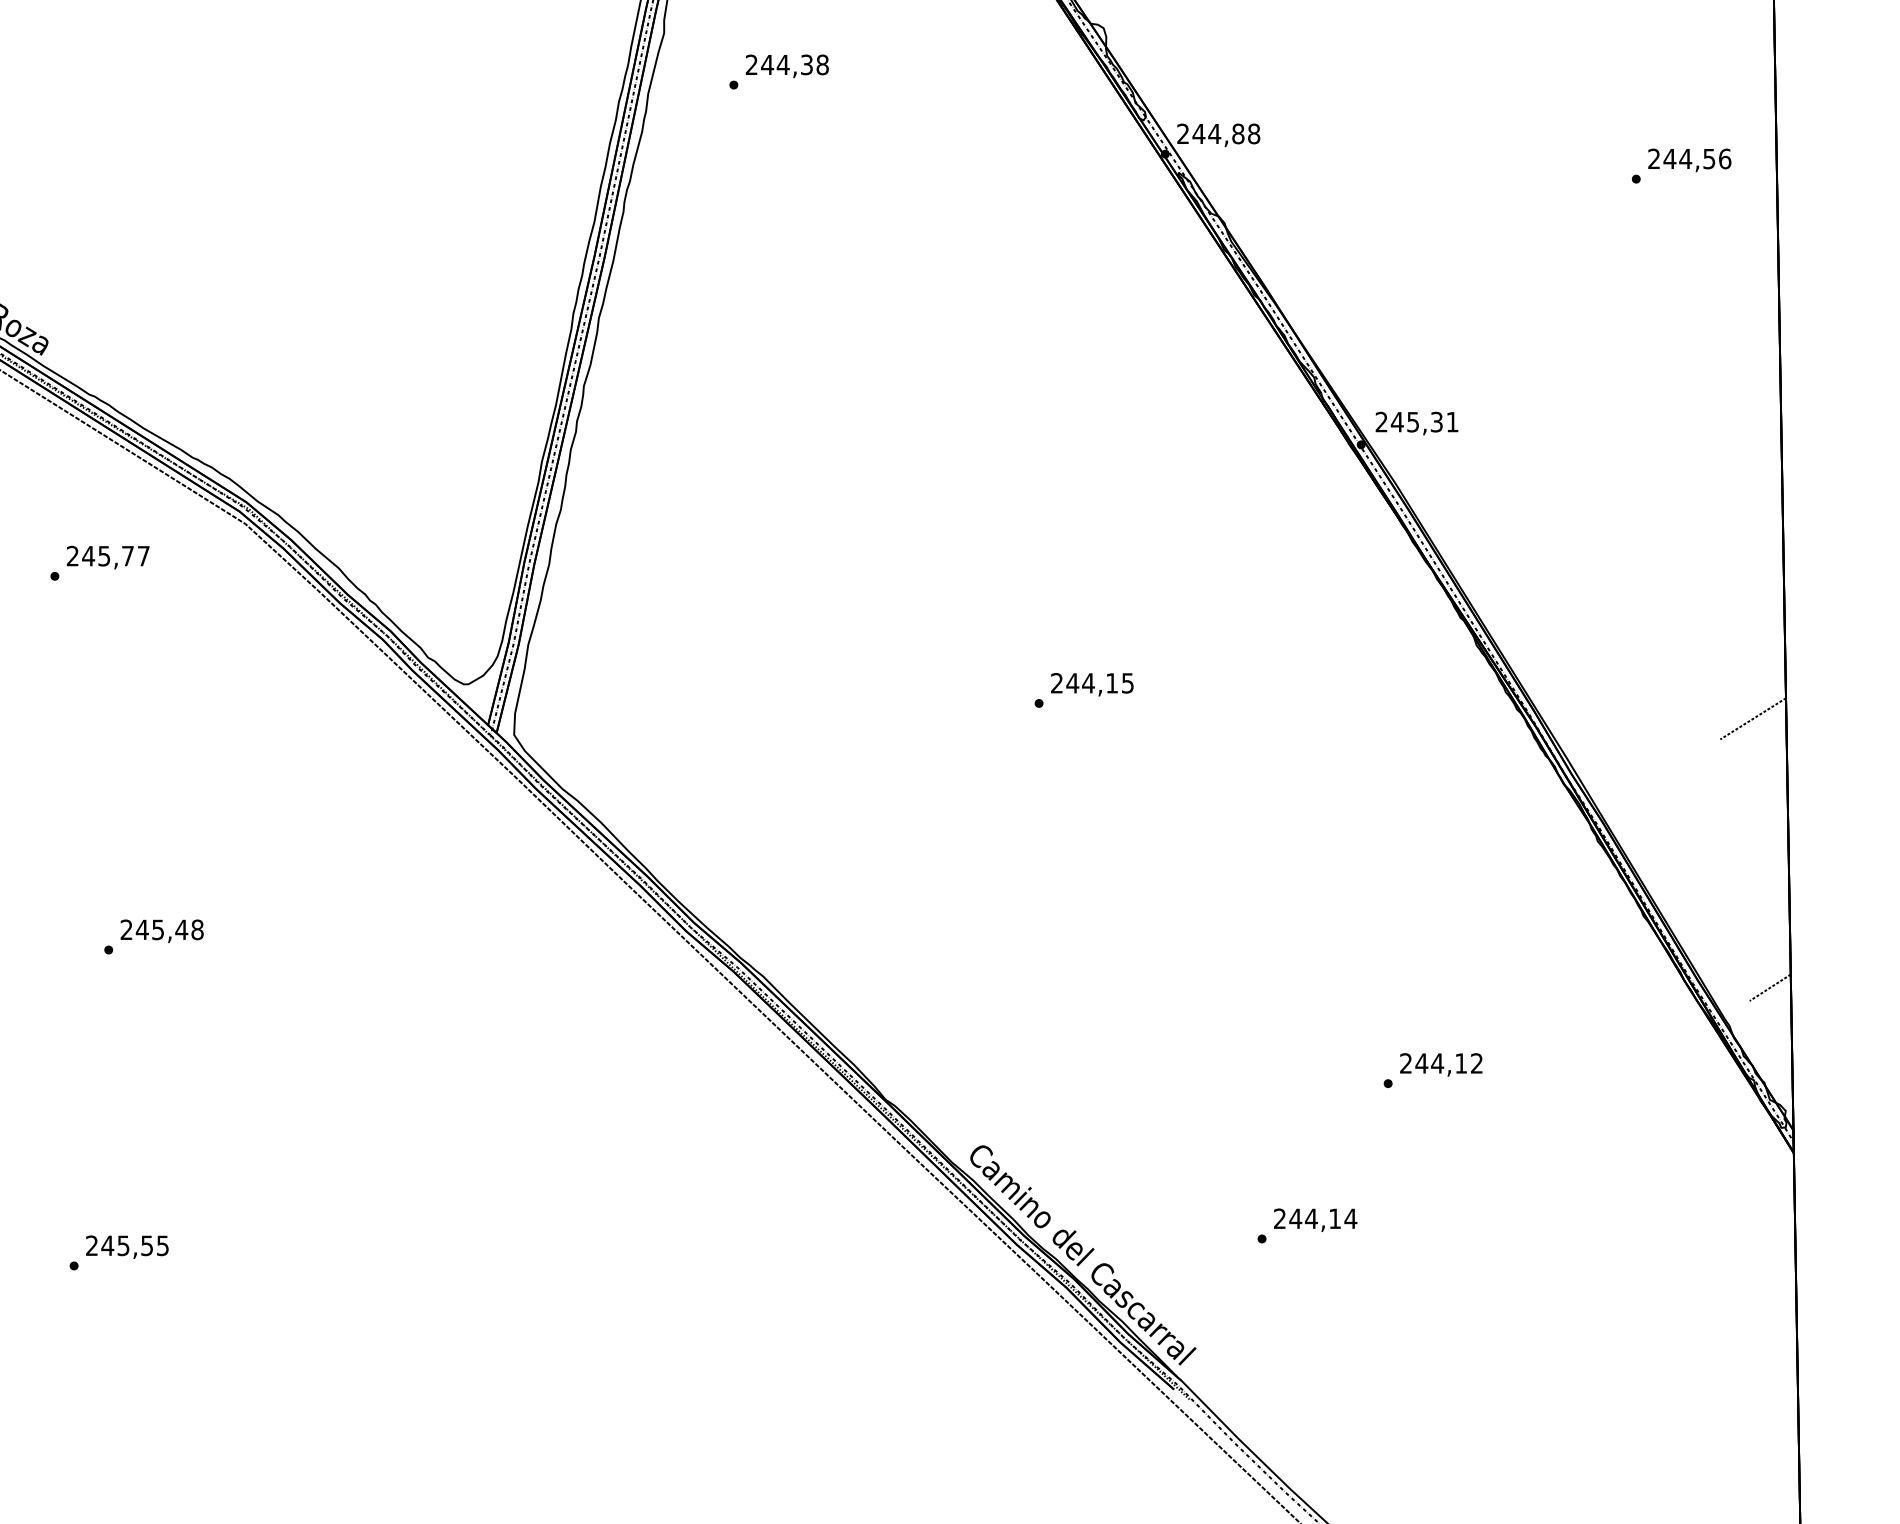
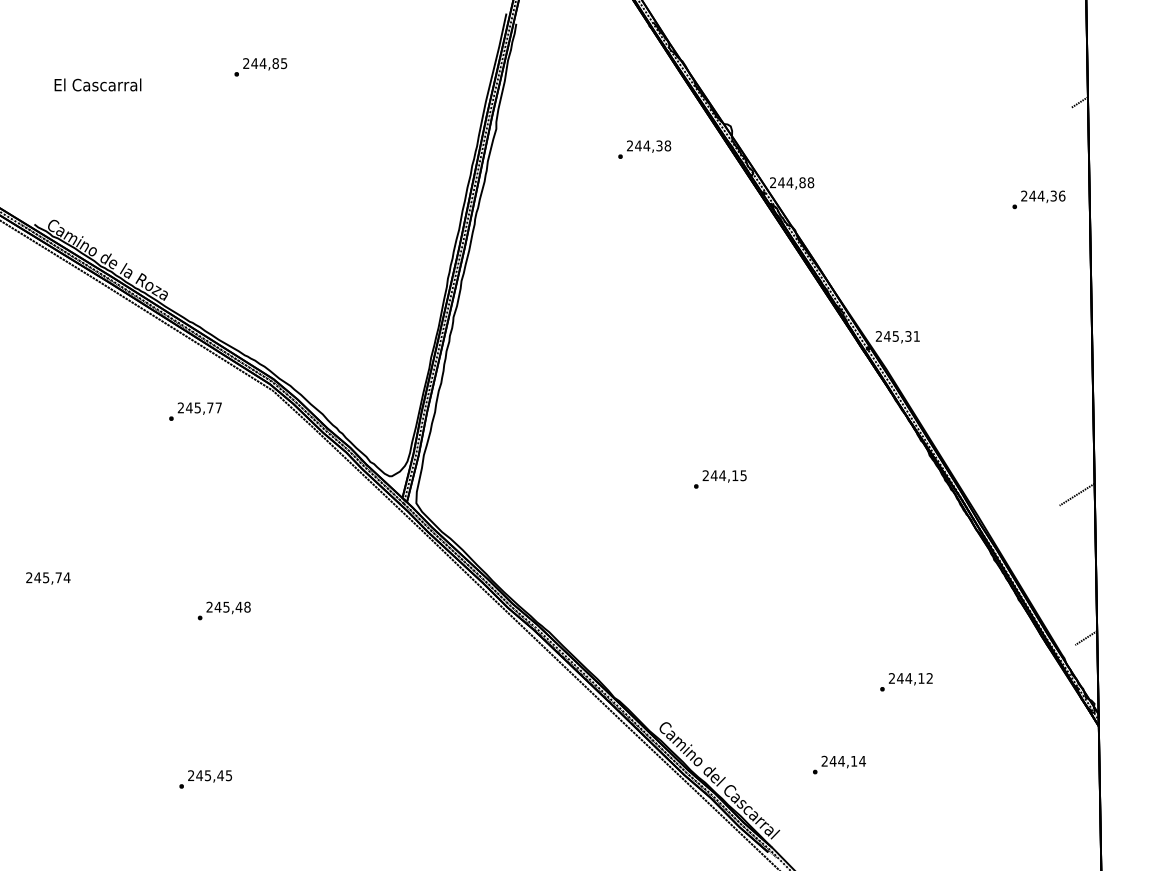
text: (778, 71) -> (644, 149), moved
text: (1708, 157) -> (1053, 195), 244,56 -> 244,36
text: (146, 1245) -> (220, 775), 245,55 -> 245,45

